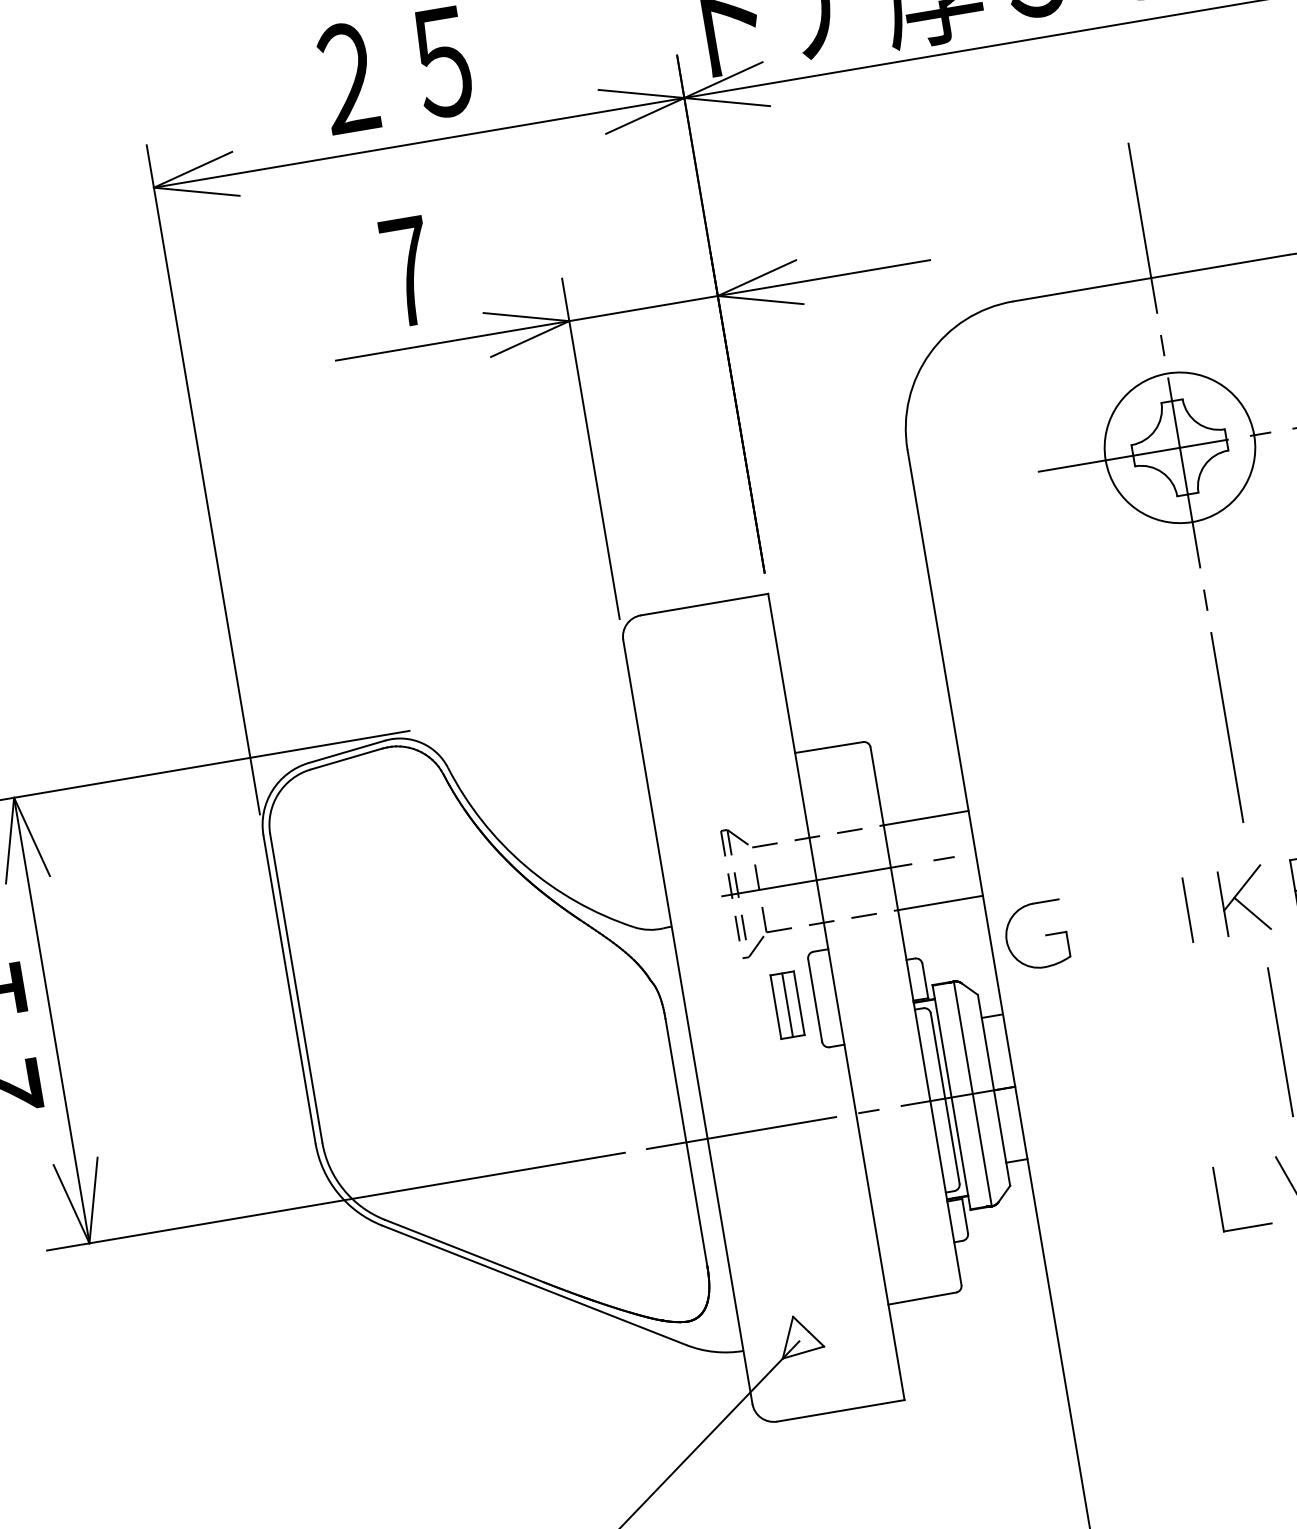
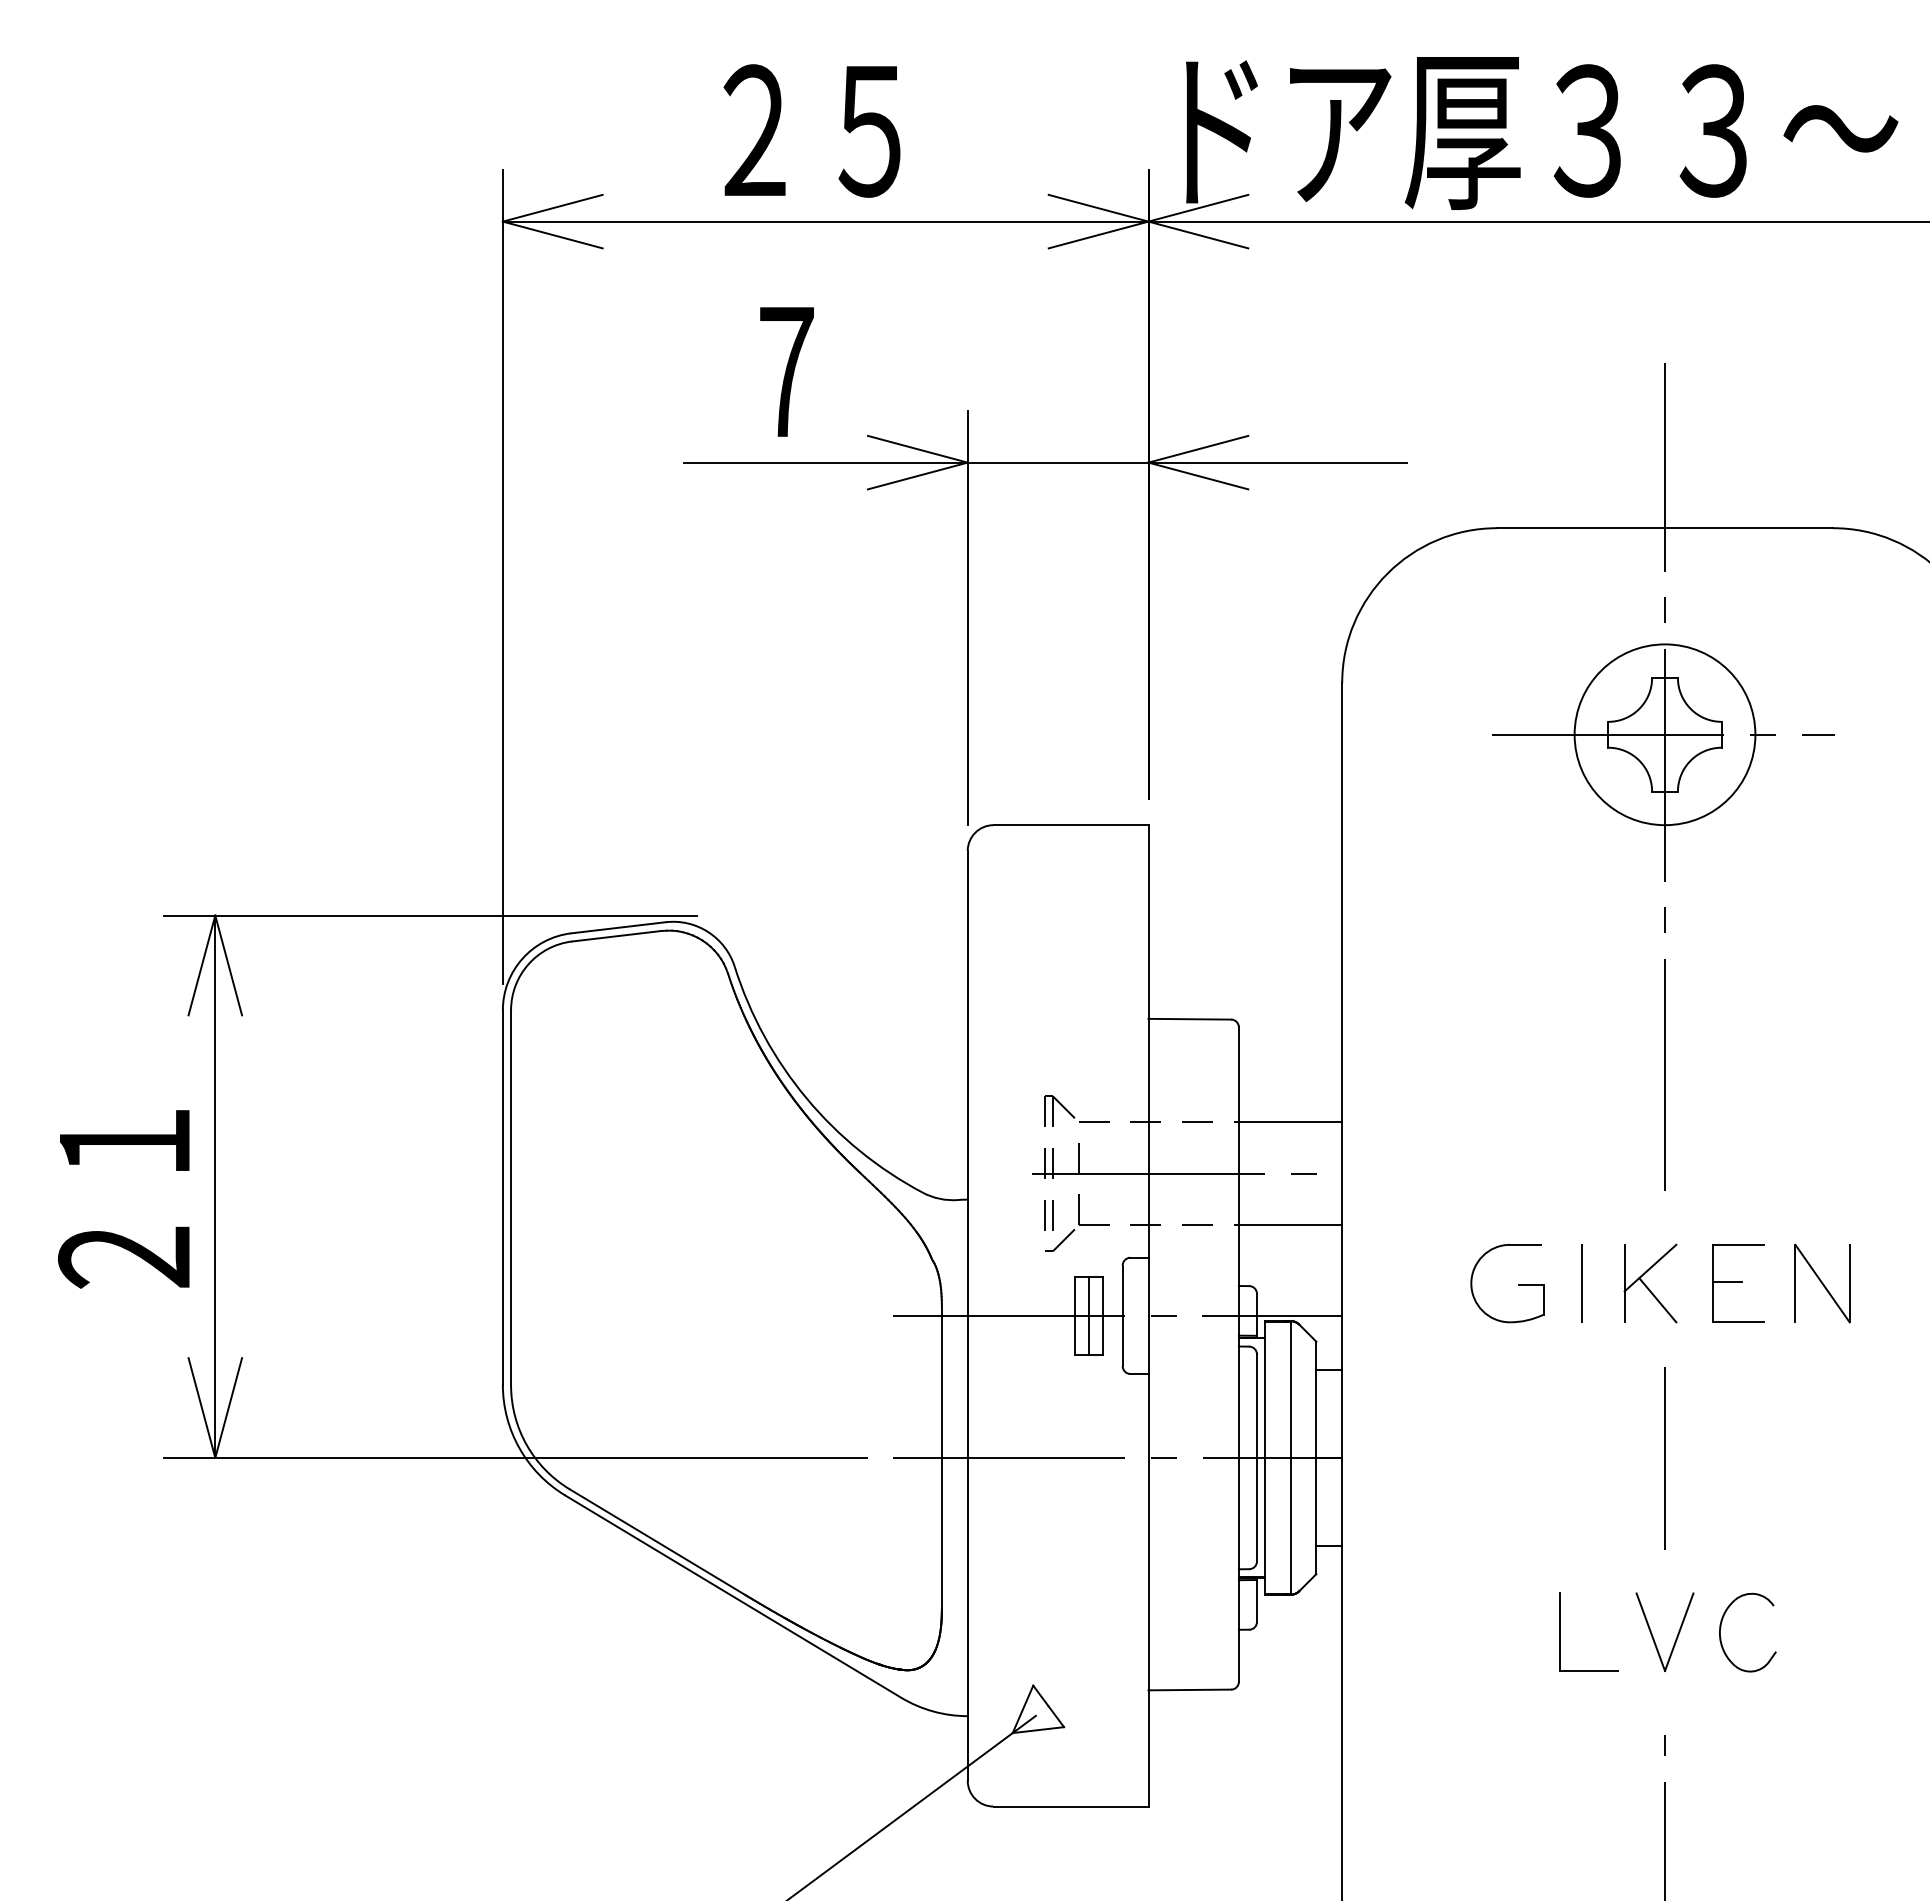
part: (1045, 935) -> (1518, 1284), moved
line: (810, 1000) -> (1117, 1315), added

